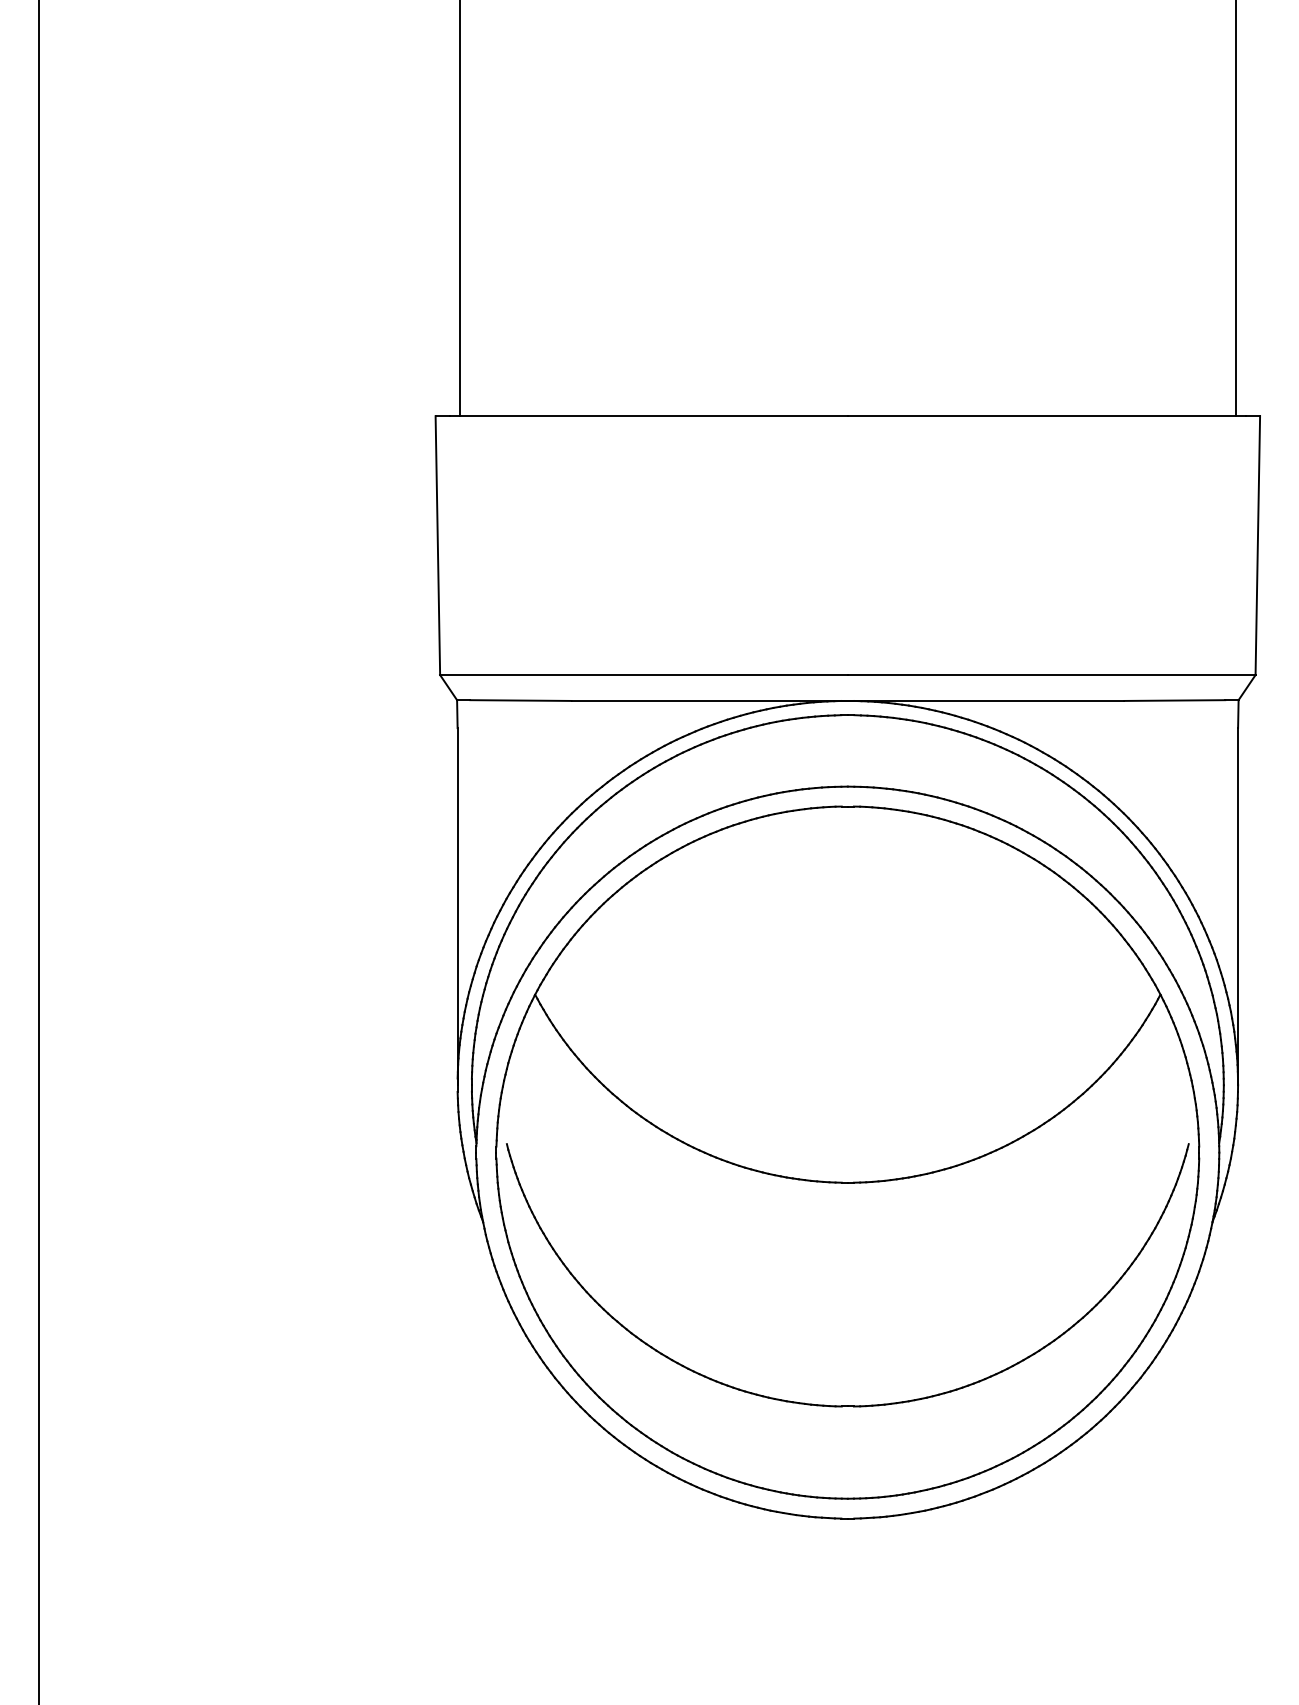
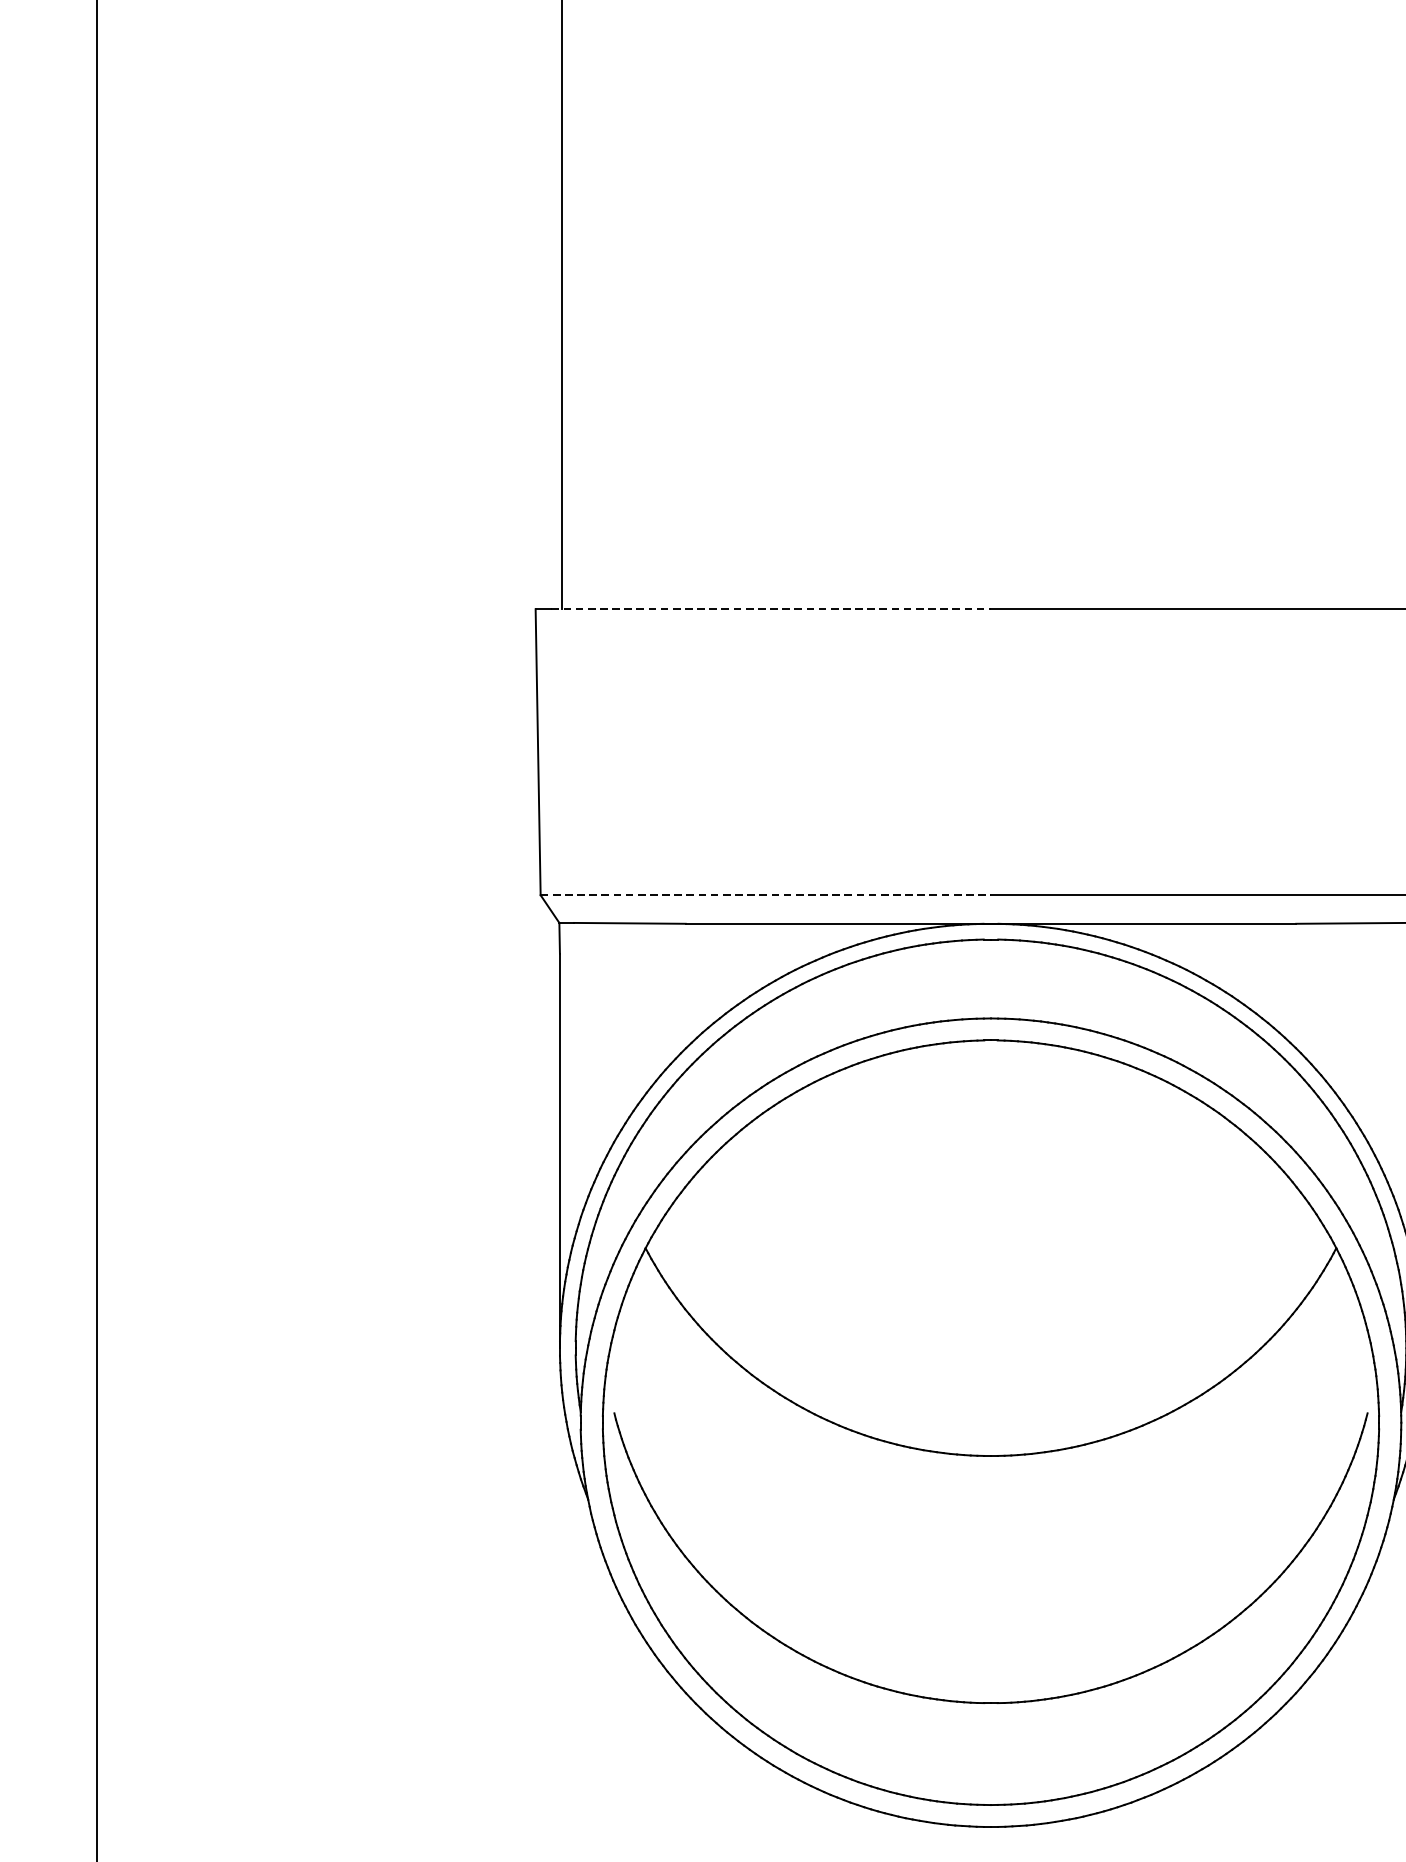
line: (649, 416) -> (771, 609), solid -> dashed
line: (643, 675) -> (765, 895), solid -> dashed

